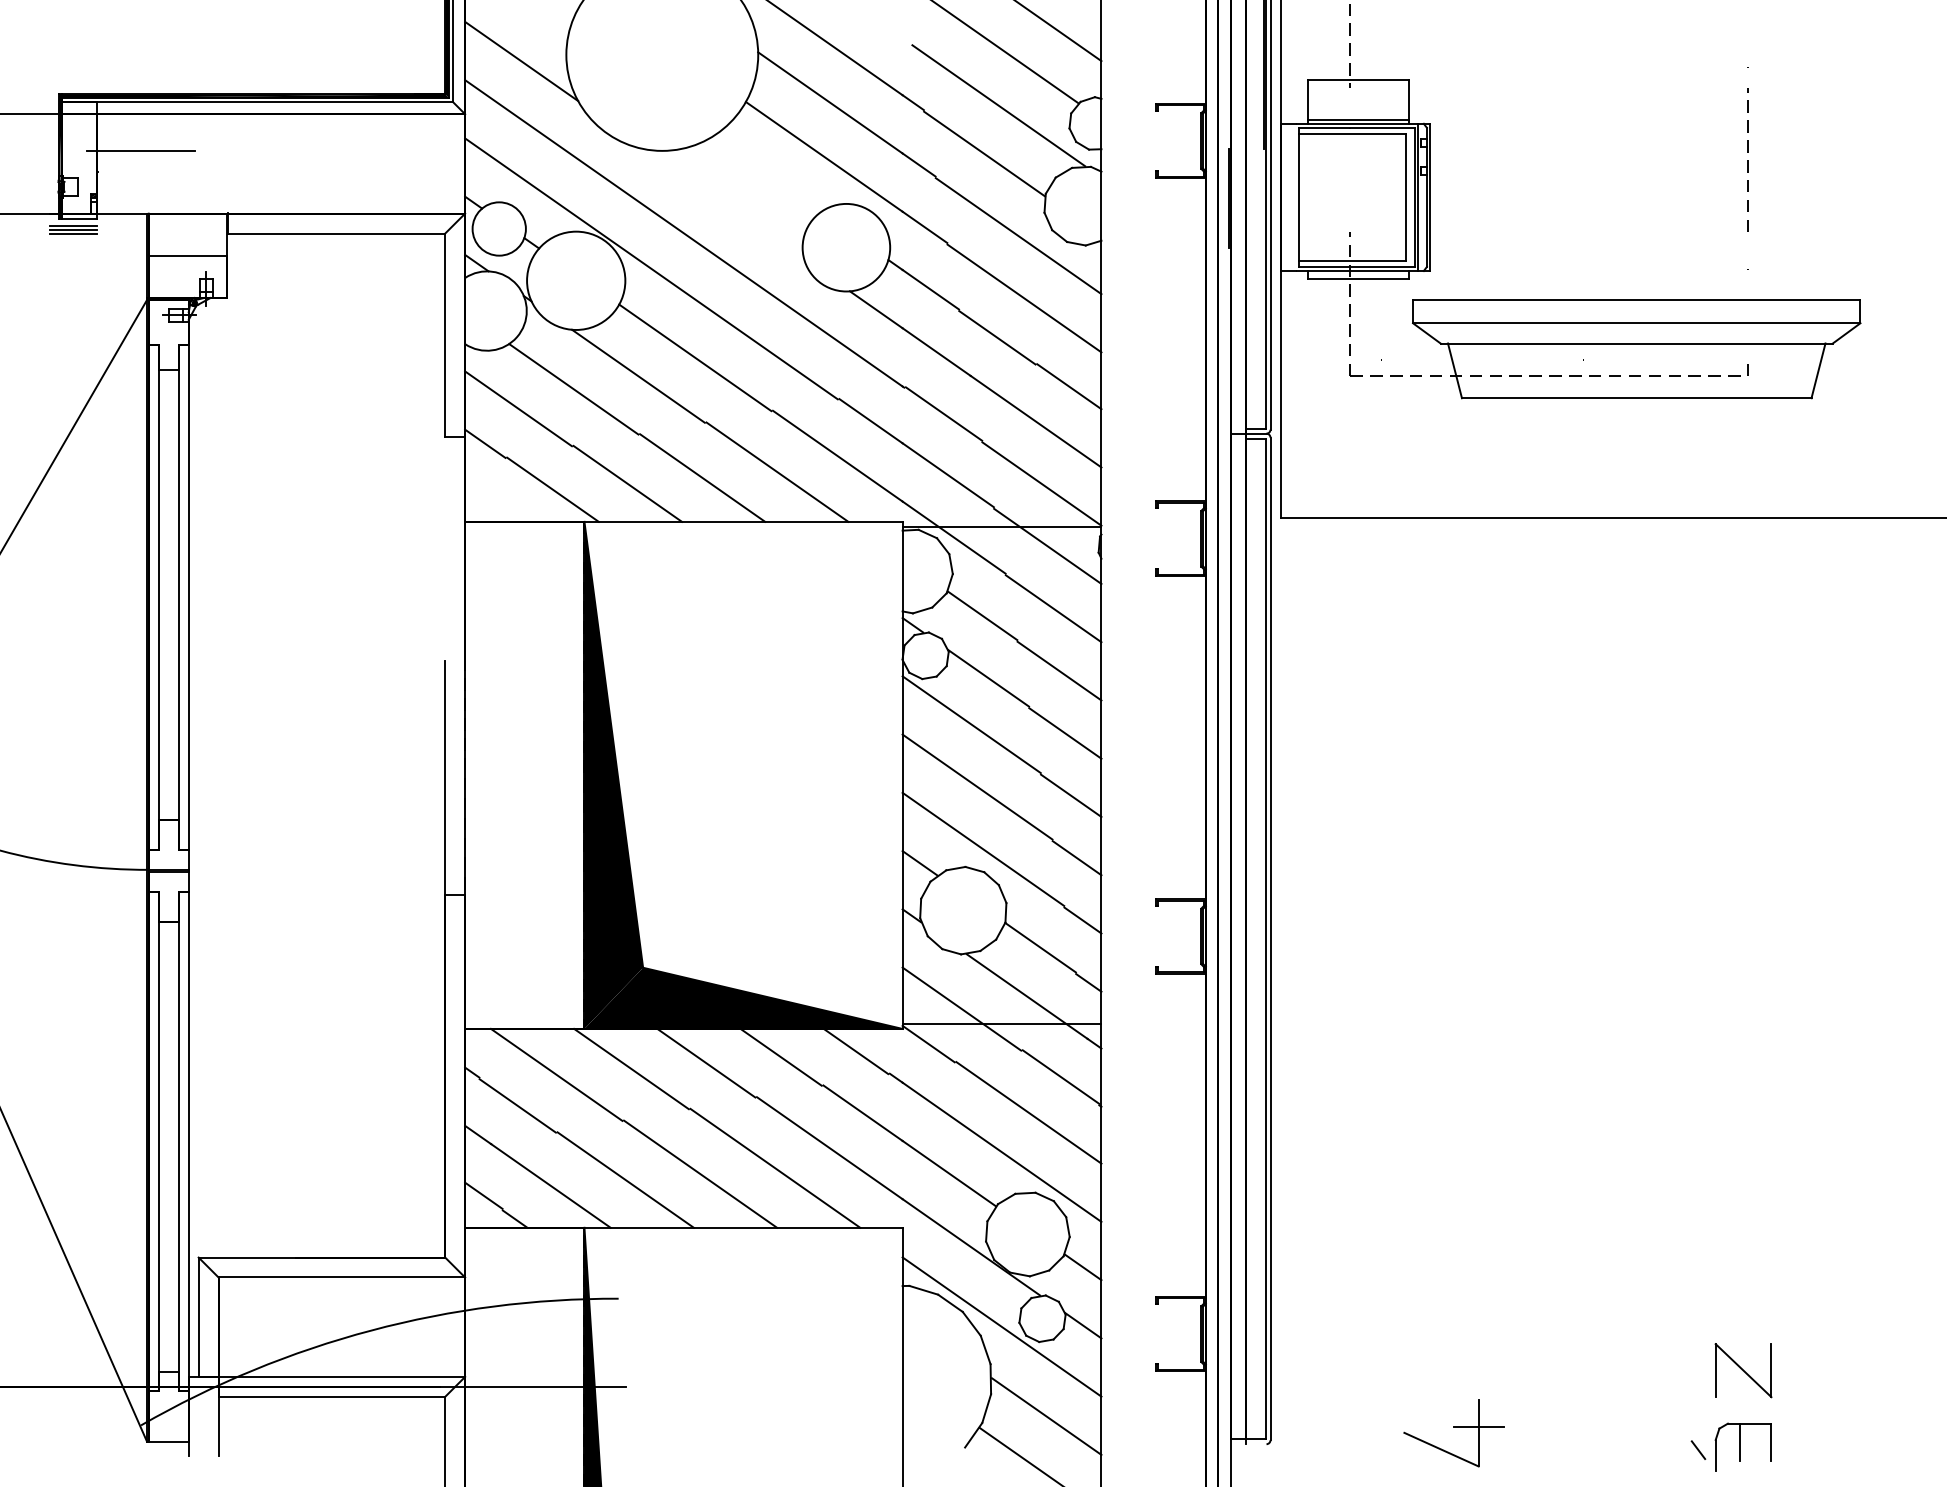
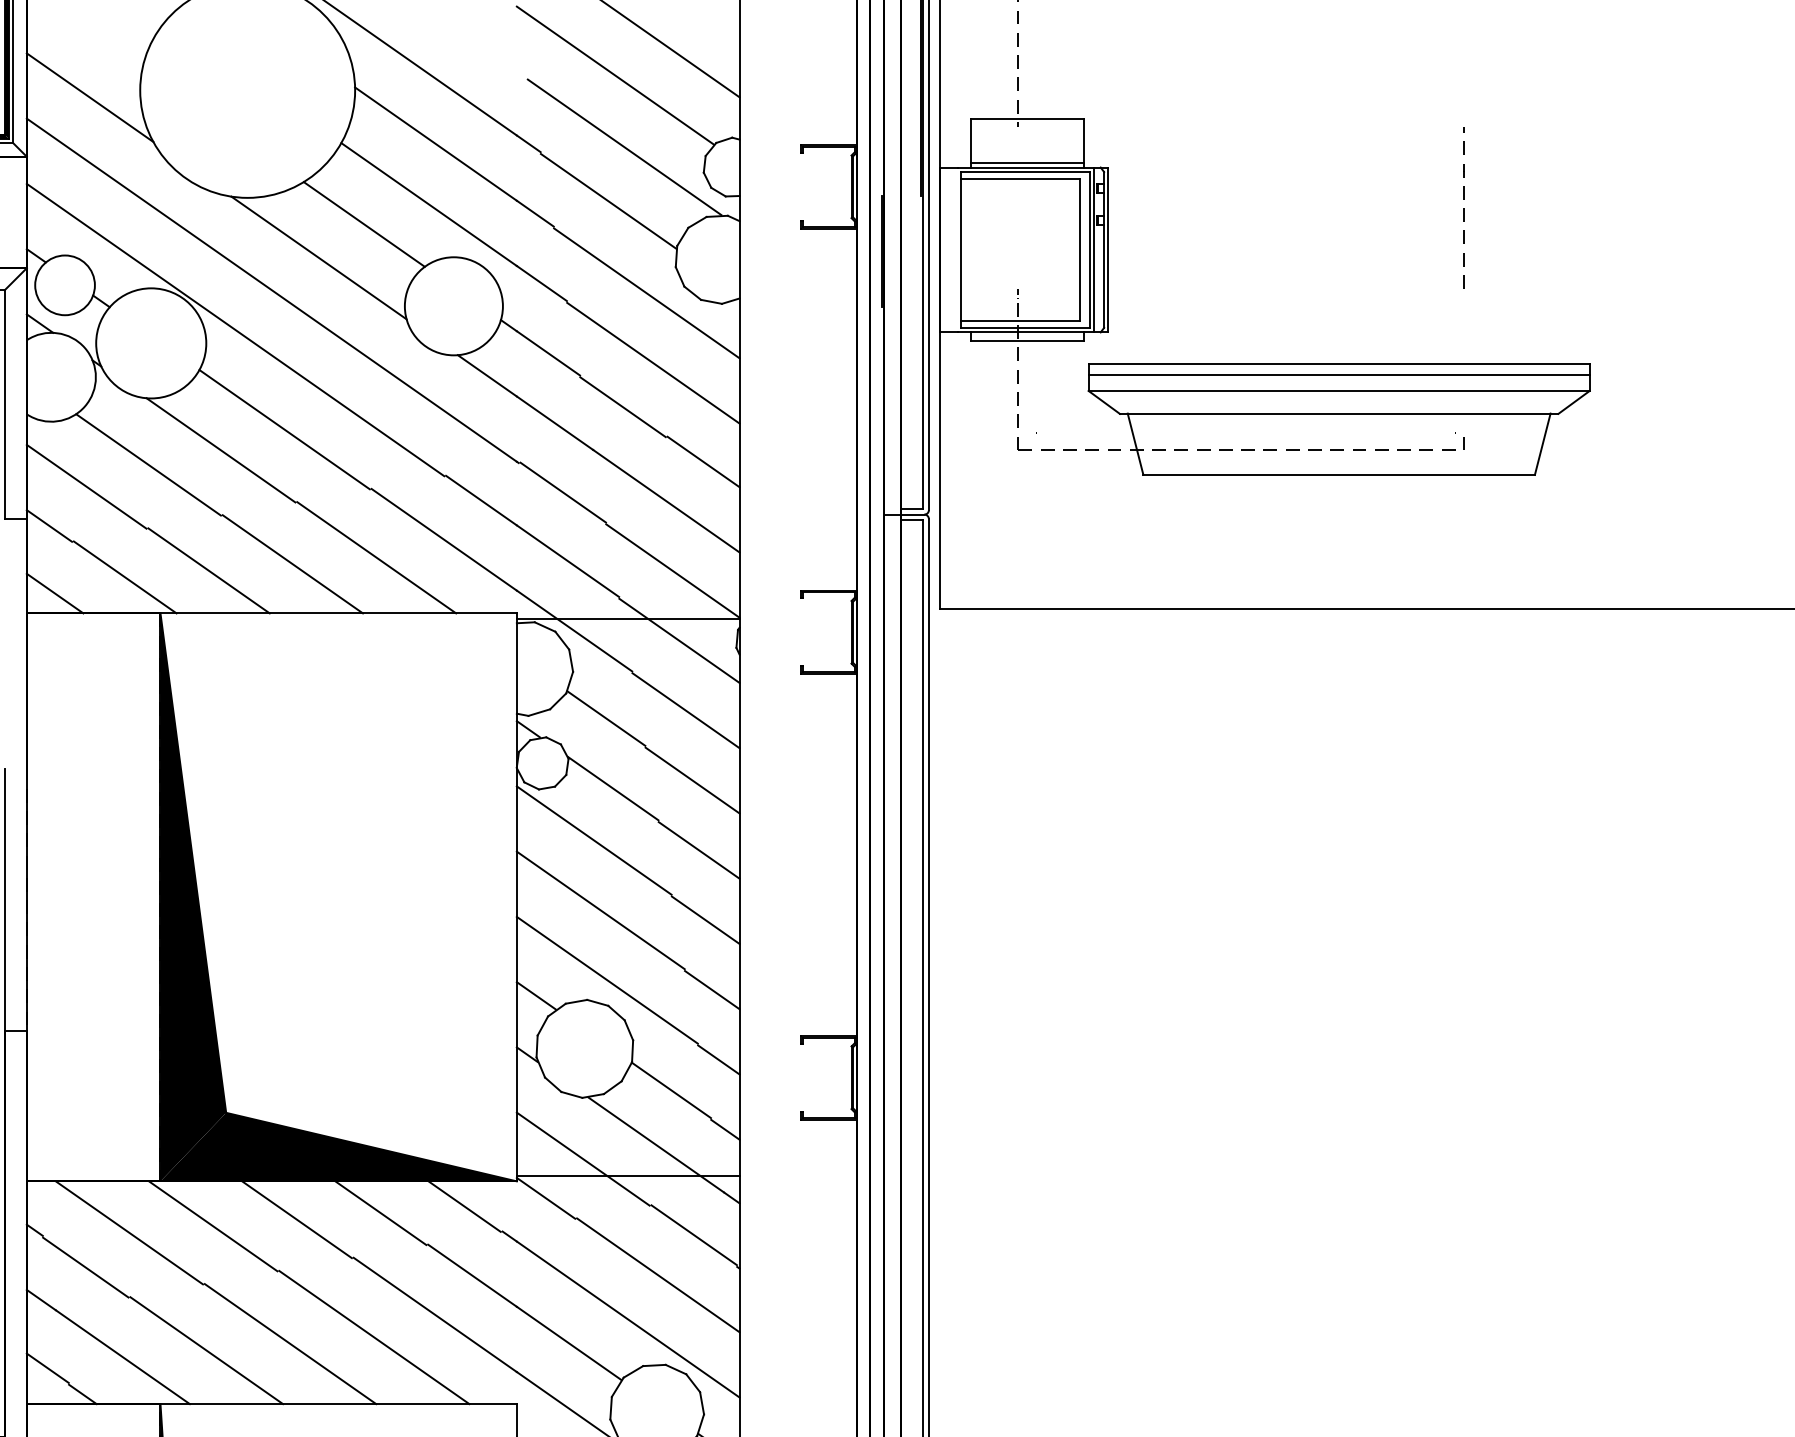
line: (766, 174) -> (364, 224), added
line: (725, 204) -> (318, 257), added
line: (1636, 309) -> (1338, 375), added
line: (490, 503) -> (55, 592), added

